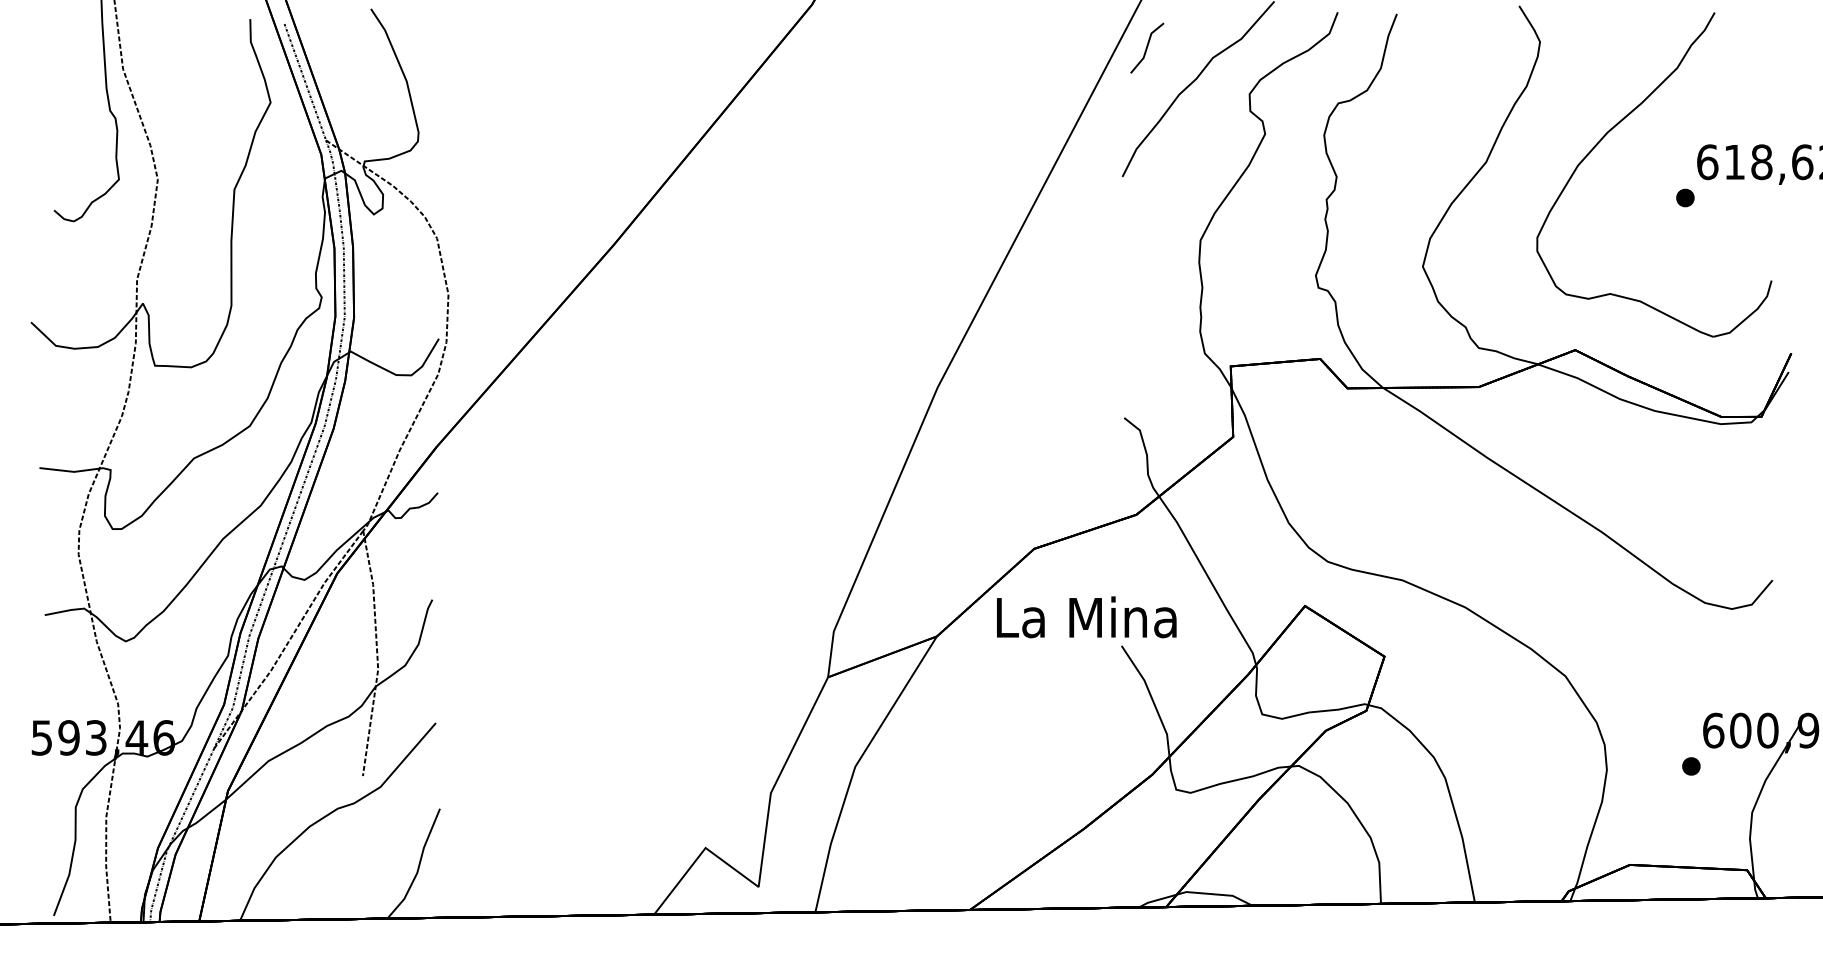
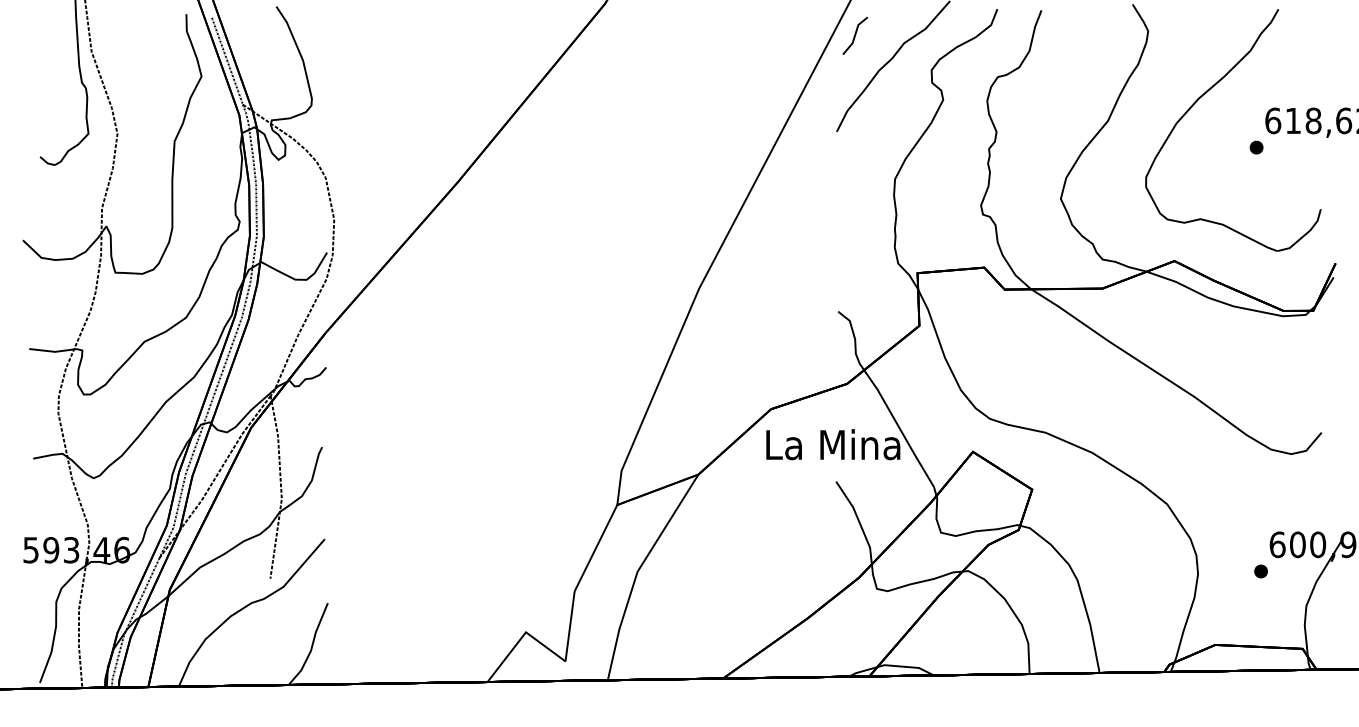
text: (1086, 617) -> (833, 444), moved

